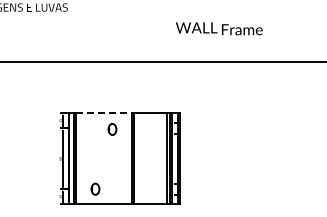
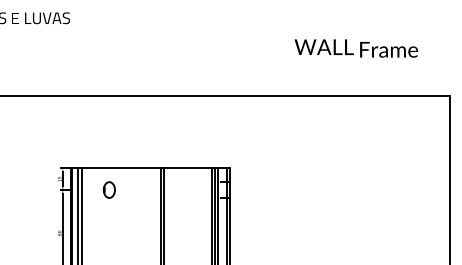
text: (219, 28) -> (356, 48), moved
line: (104, 113) -> (122, 168), dashed -> solid
part: (112, 129) -> (109, 190), moved

